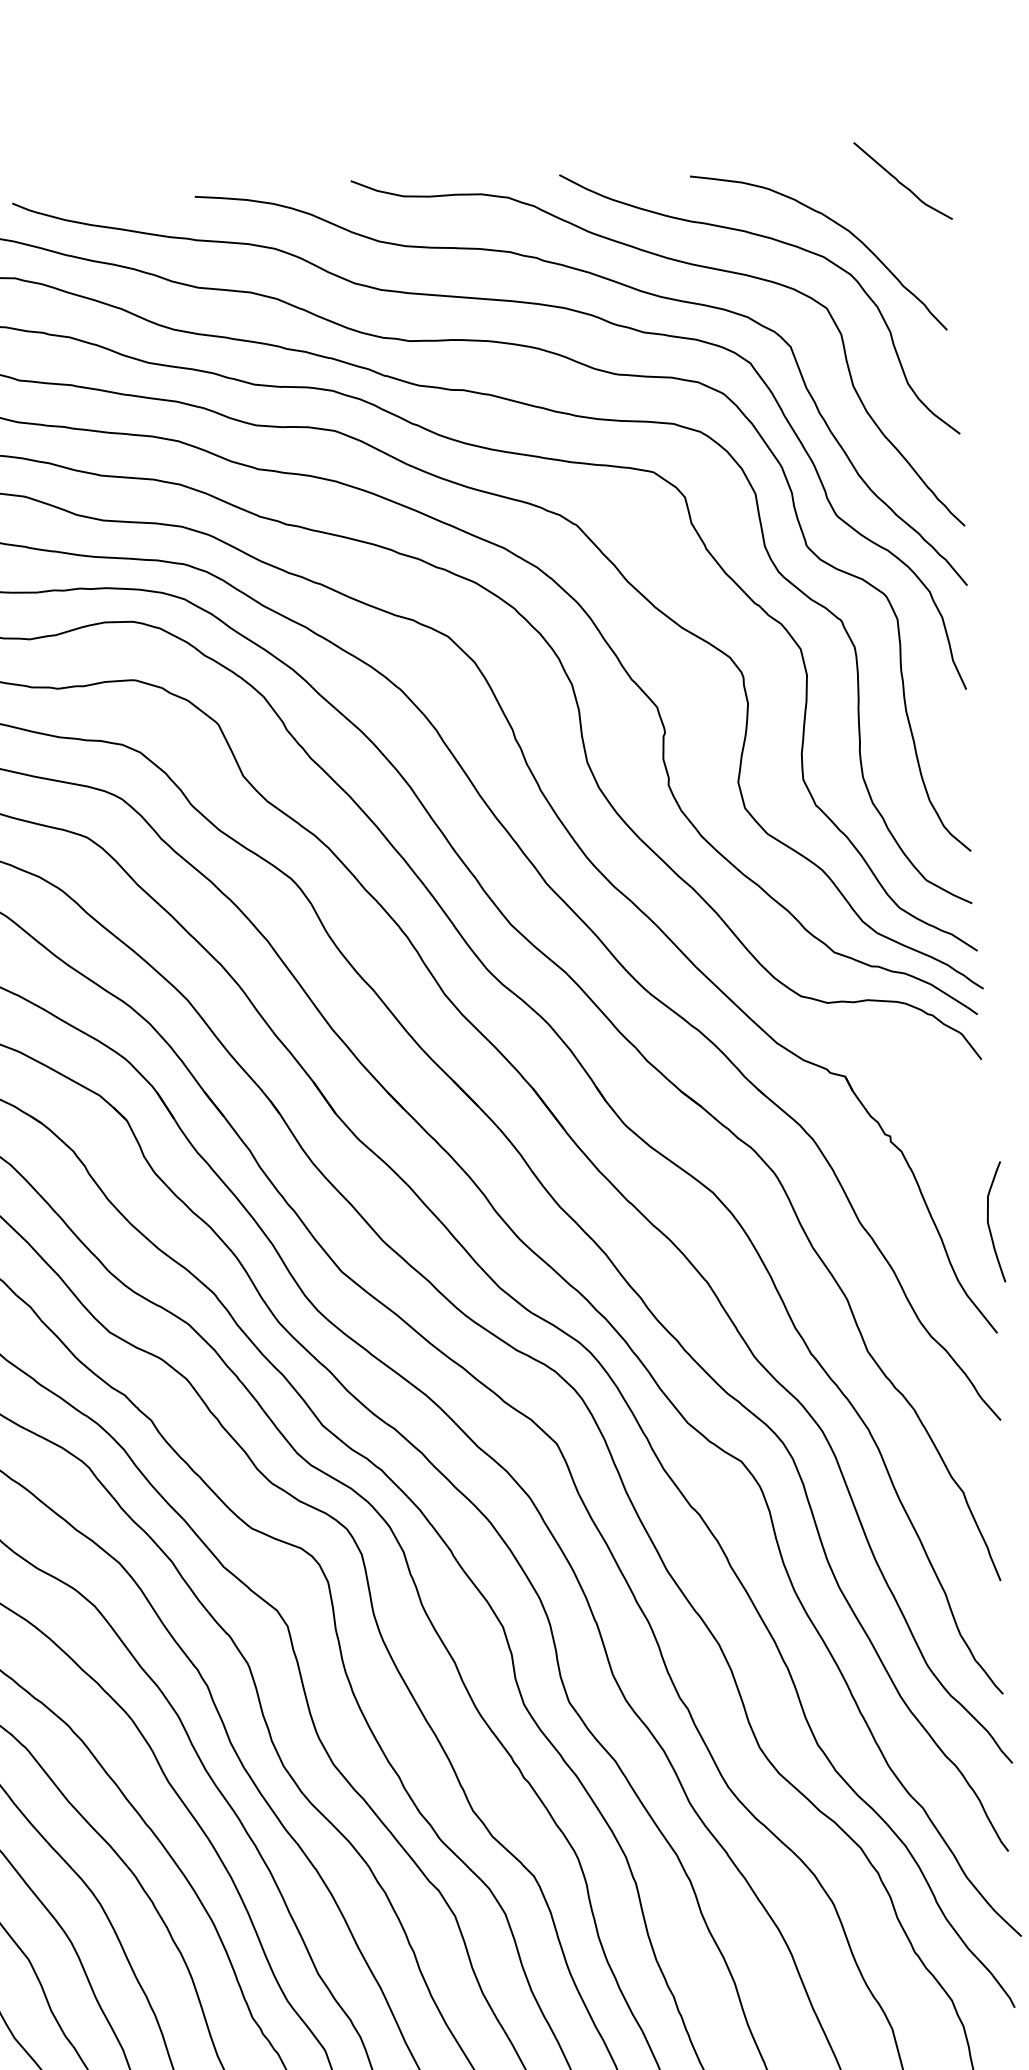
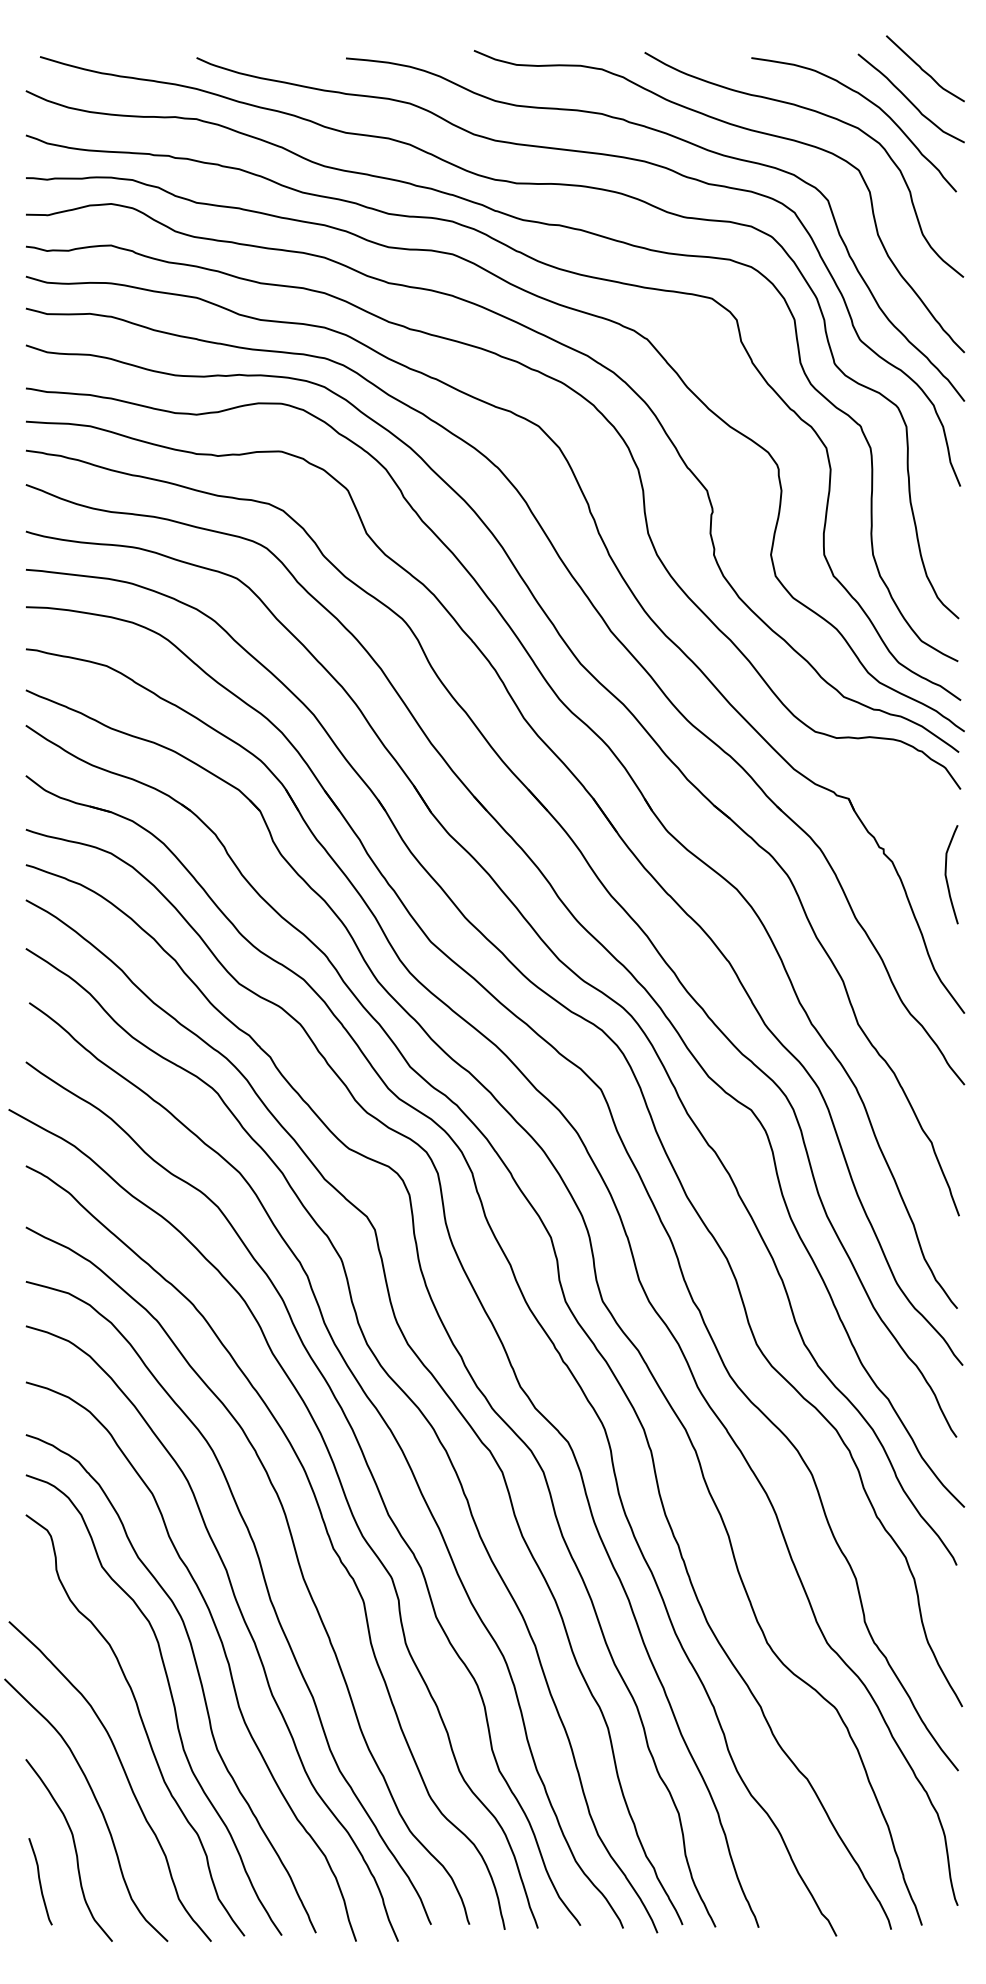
curve: (885, 219) -> (909, 99), added
curve: (989, 1222) -> (946, 874), moved

